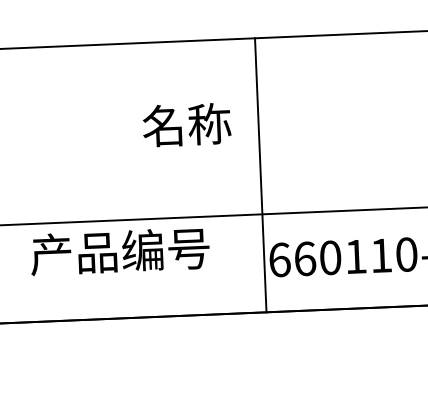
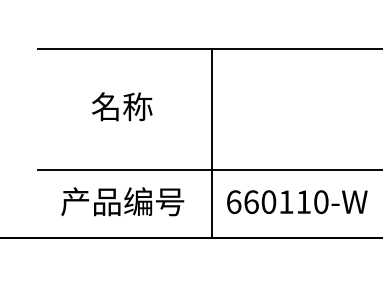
text: (187, 124) -> (122, 106), moved
line: (260, 175) -> (212, 143), moved
text: (119, 251) -> (122, 201), moved

